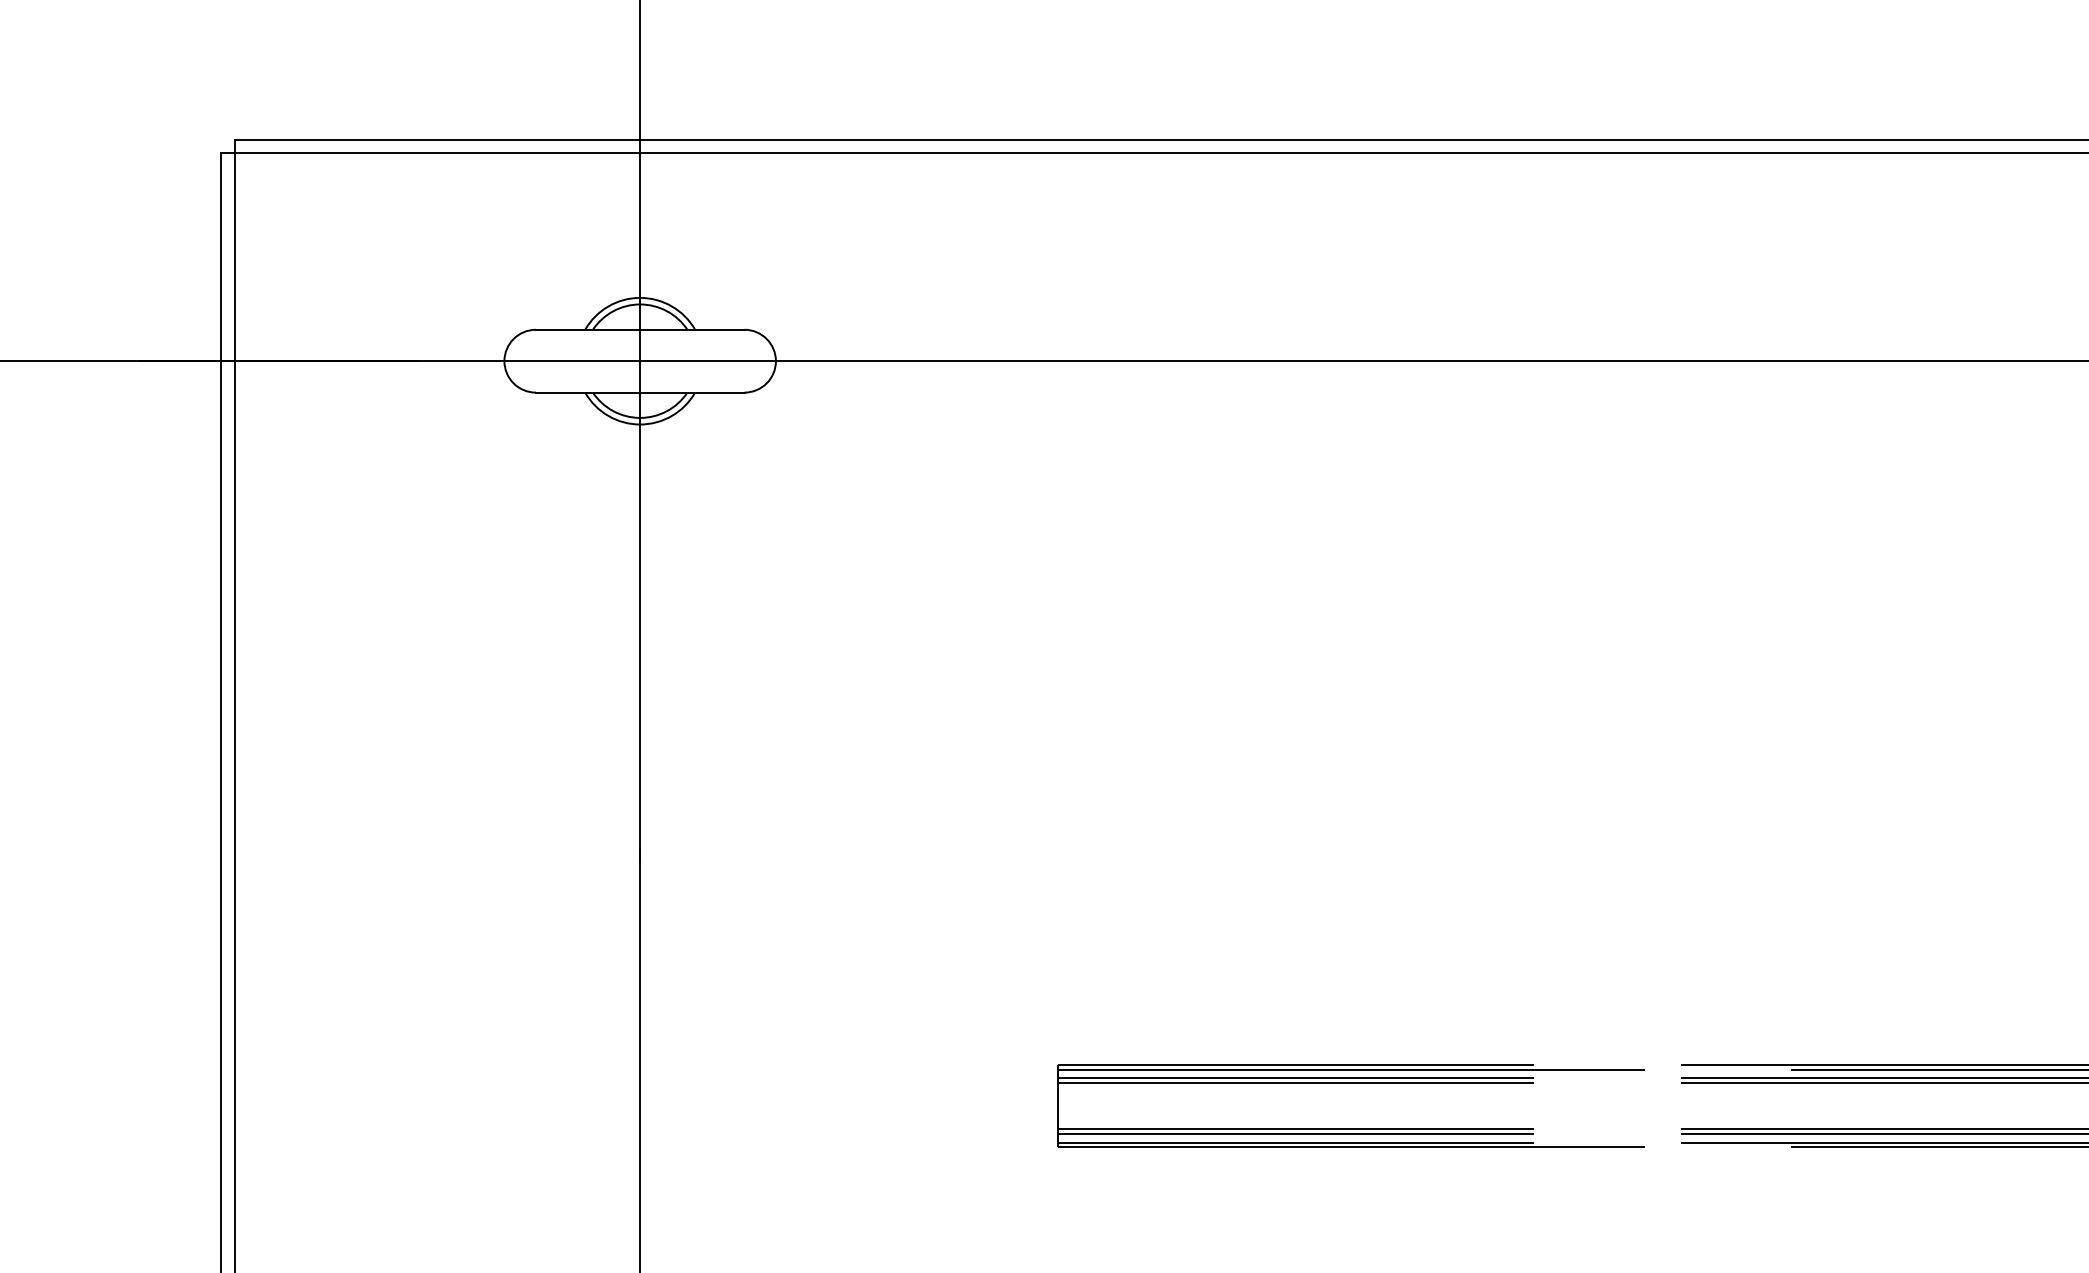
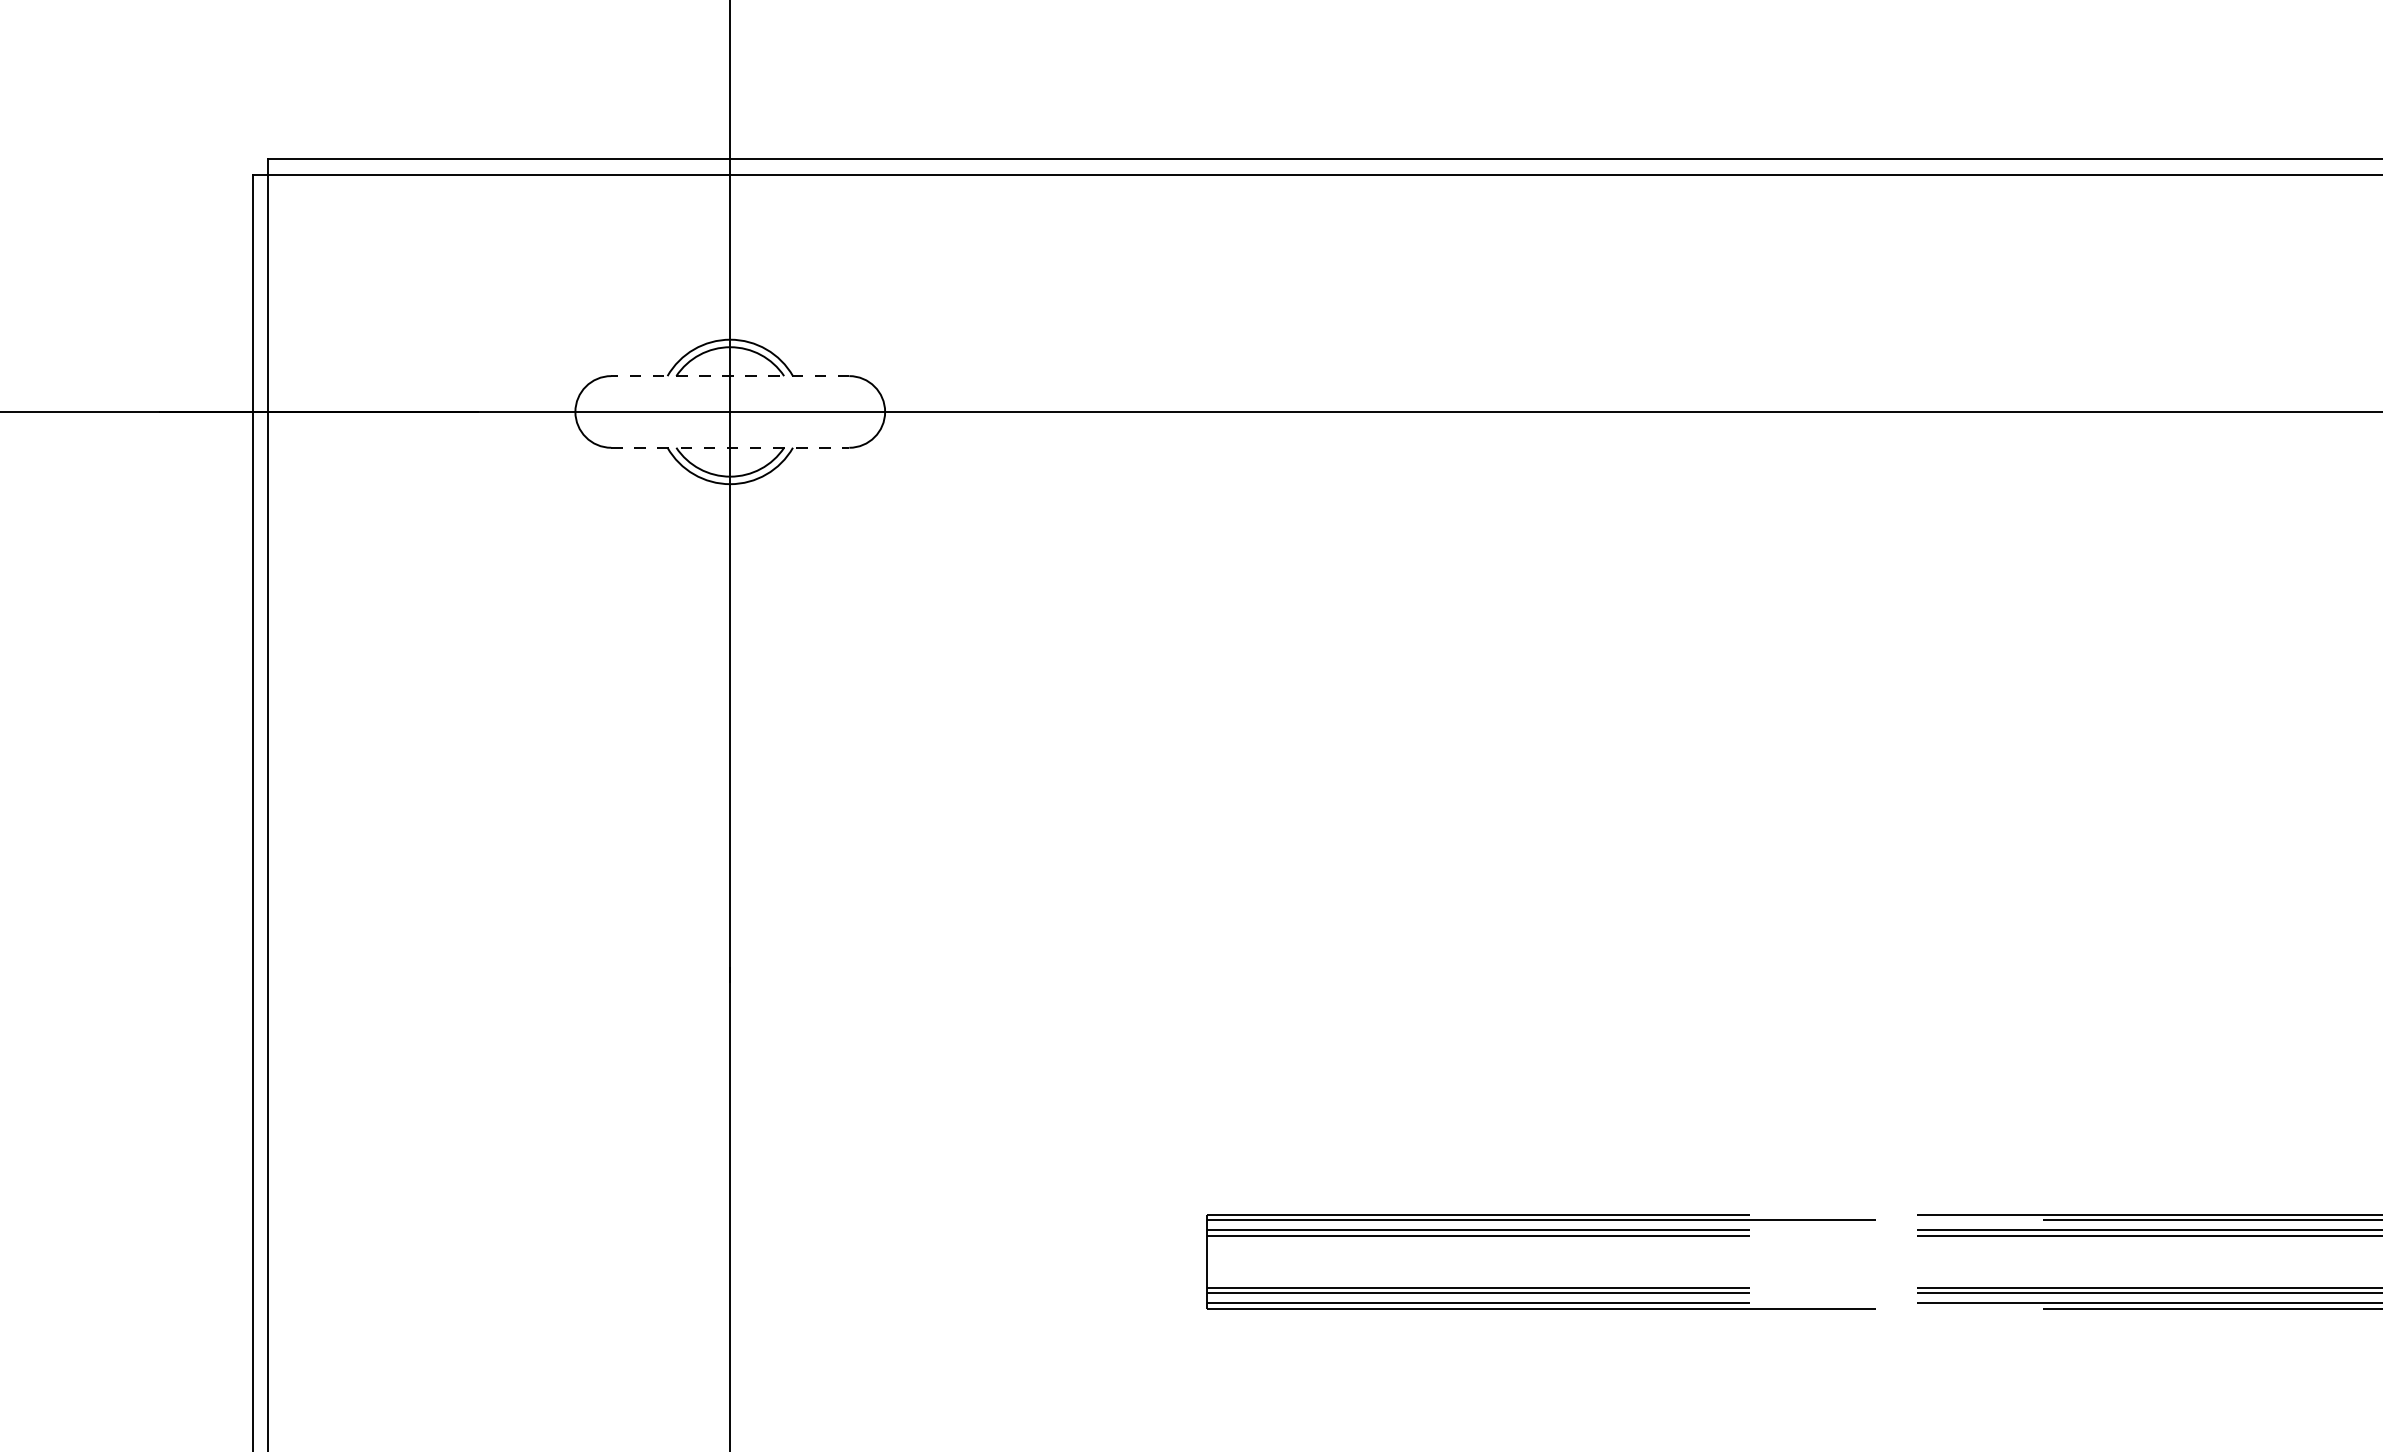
line: (639, 330) -> (729, 376), solid -> dashed
line: (640, 392) -> (730, 447), solid -> dashed

